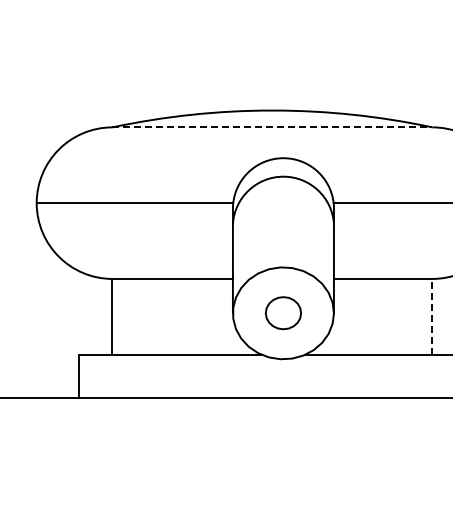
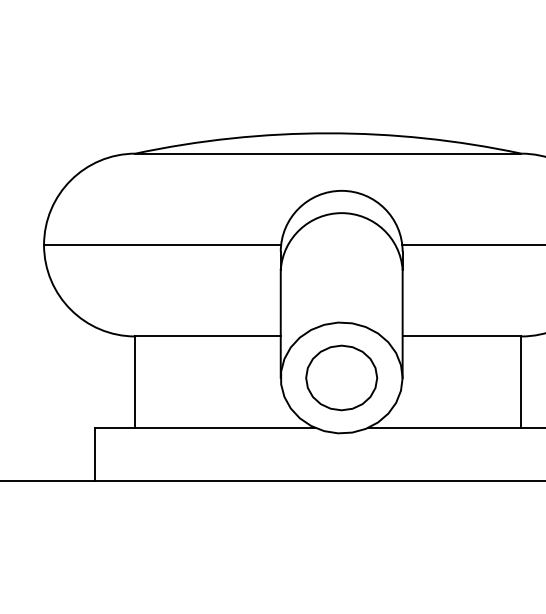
line: (272, 127) -> (328, 153), dashed -> solid
part: (283, 312) -> (341, 376), size x1.67
line: (432, 316) -> (521, 381), dashed -> solid

